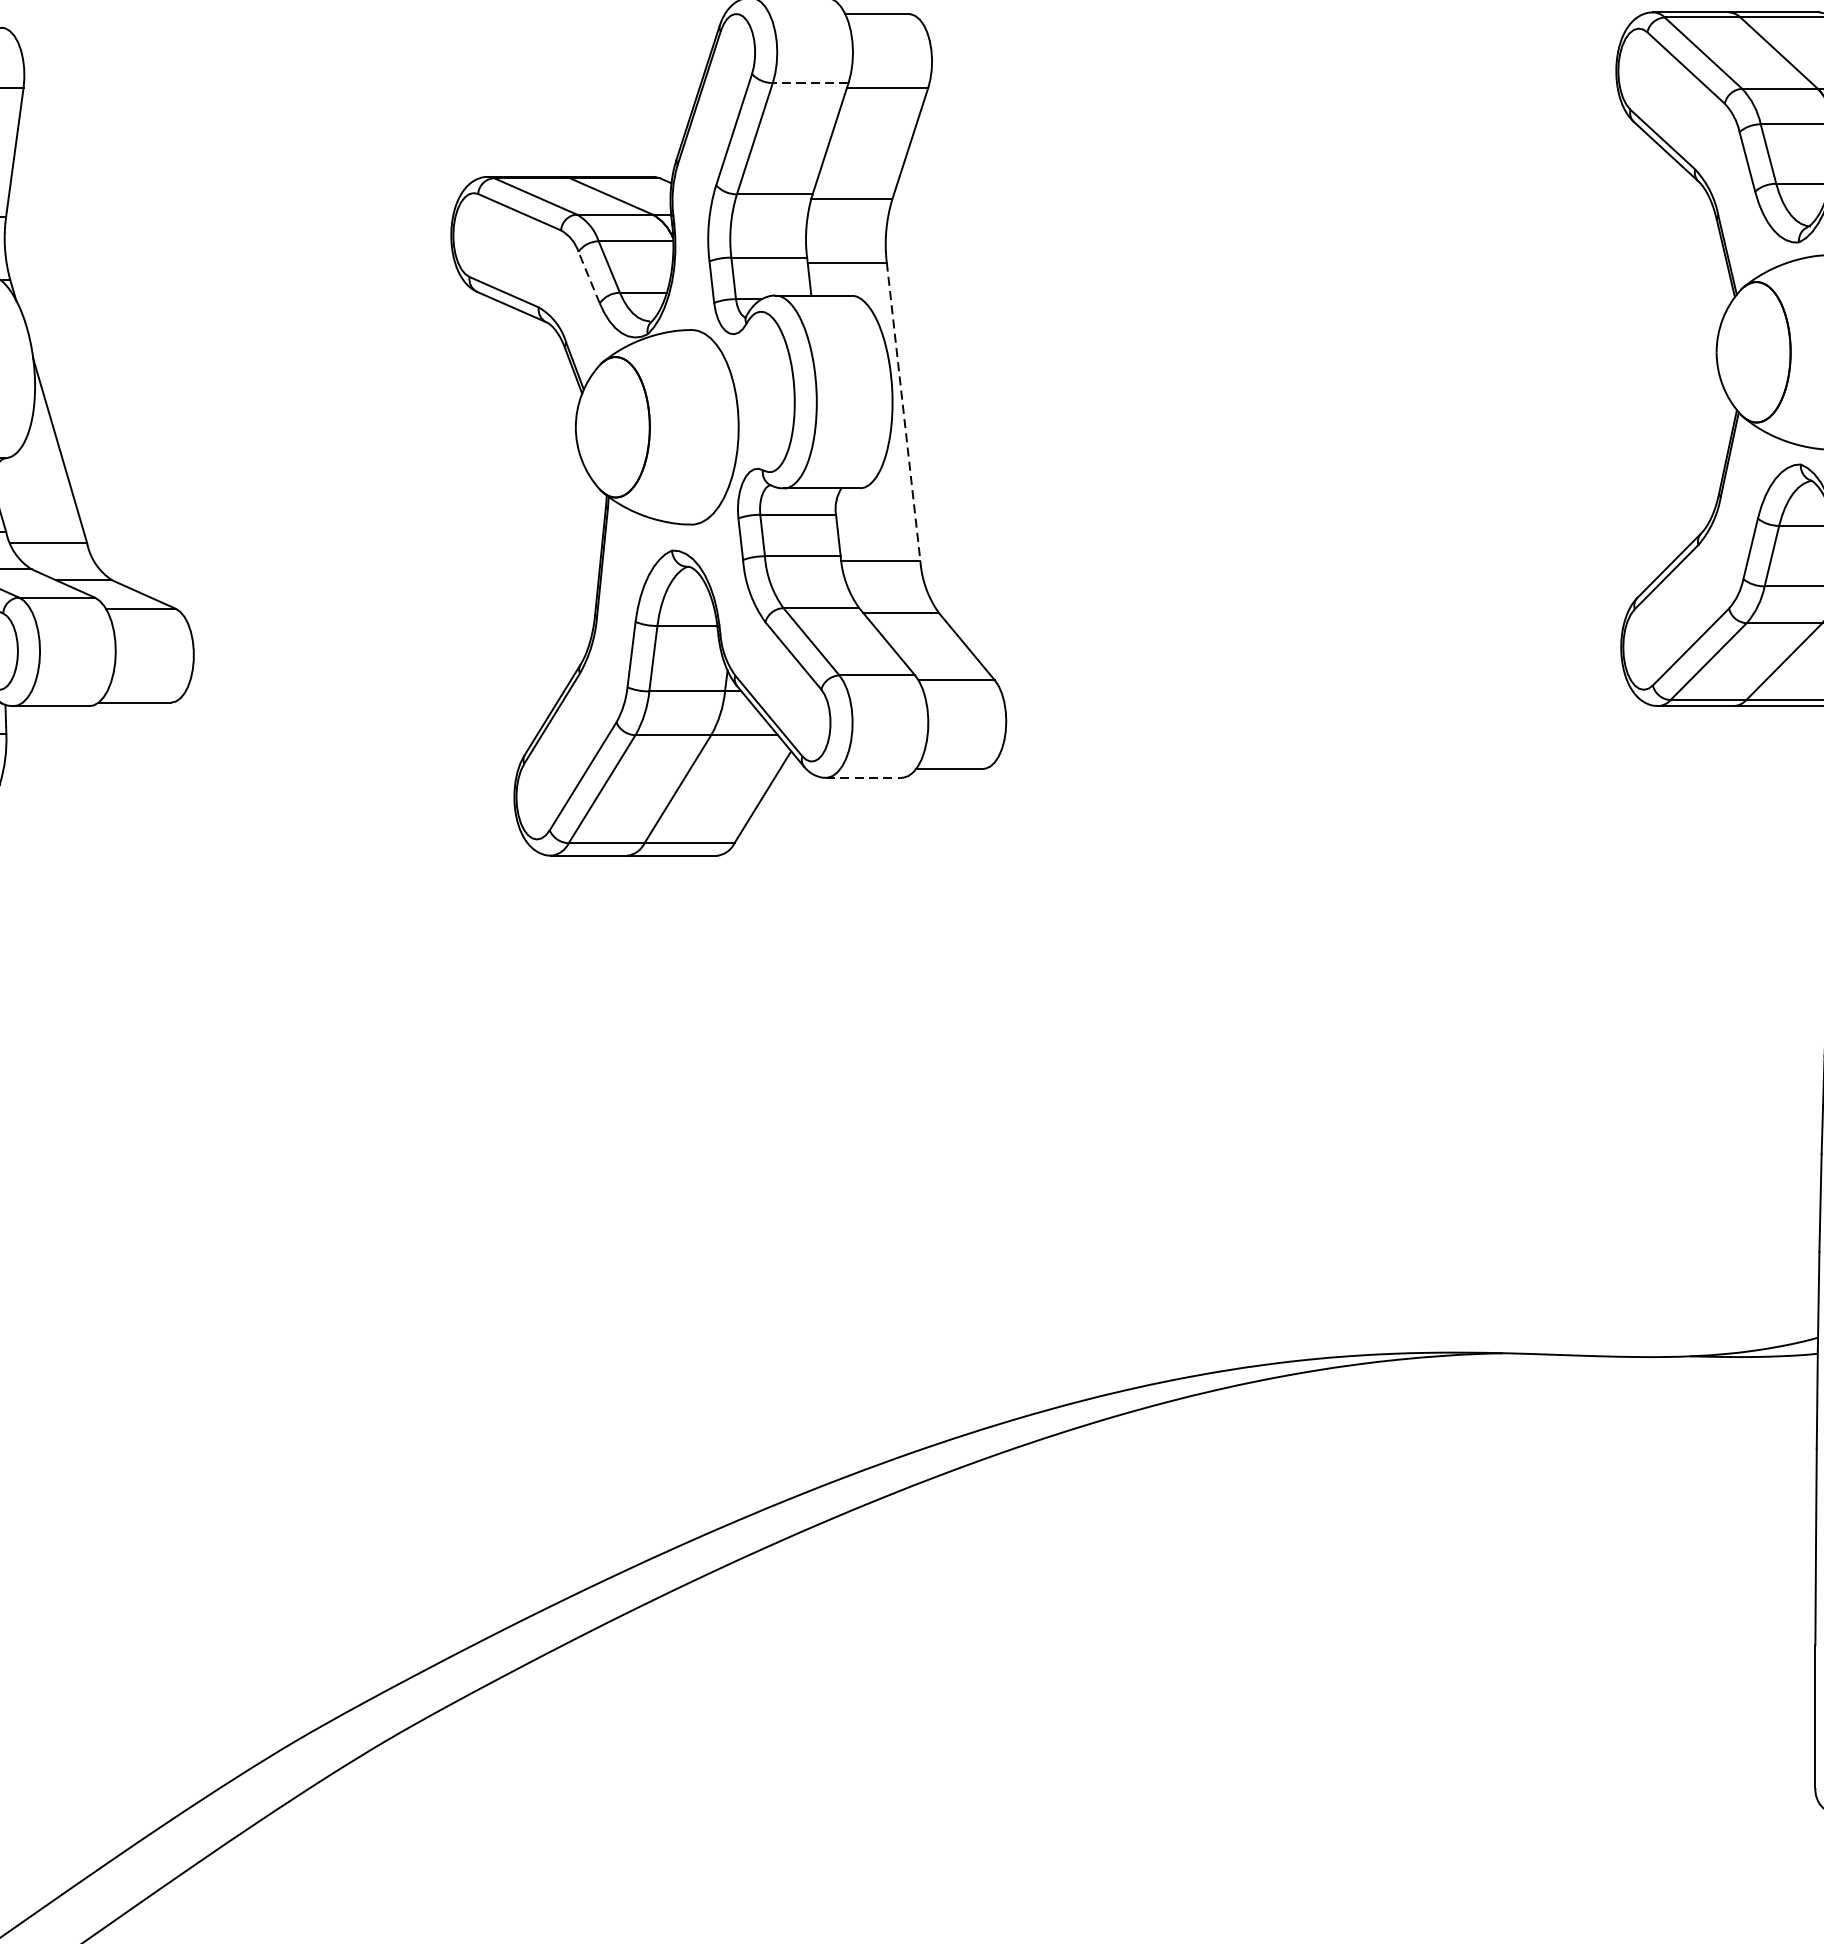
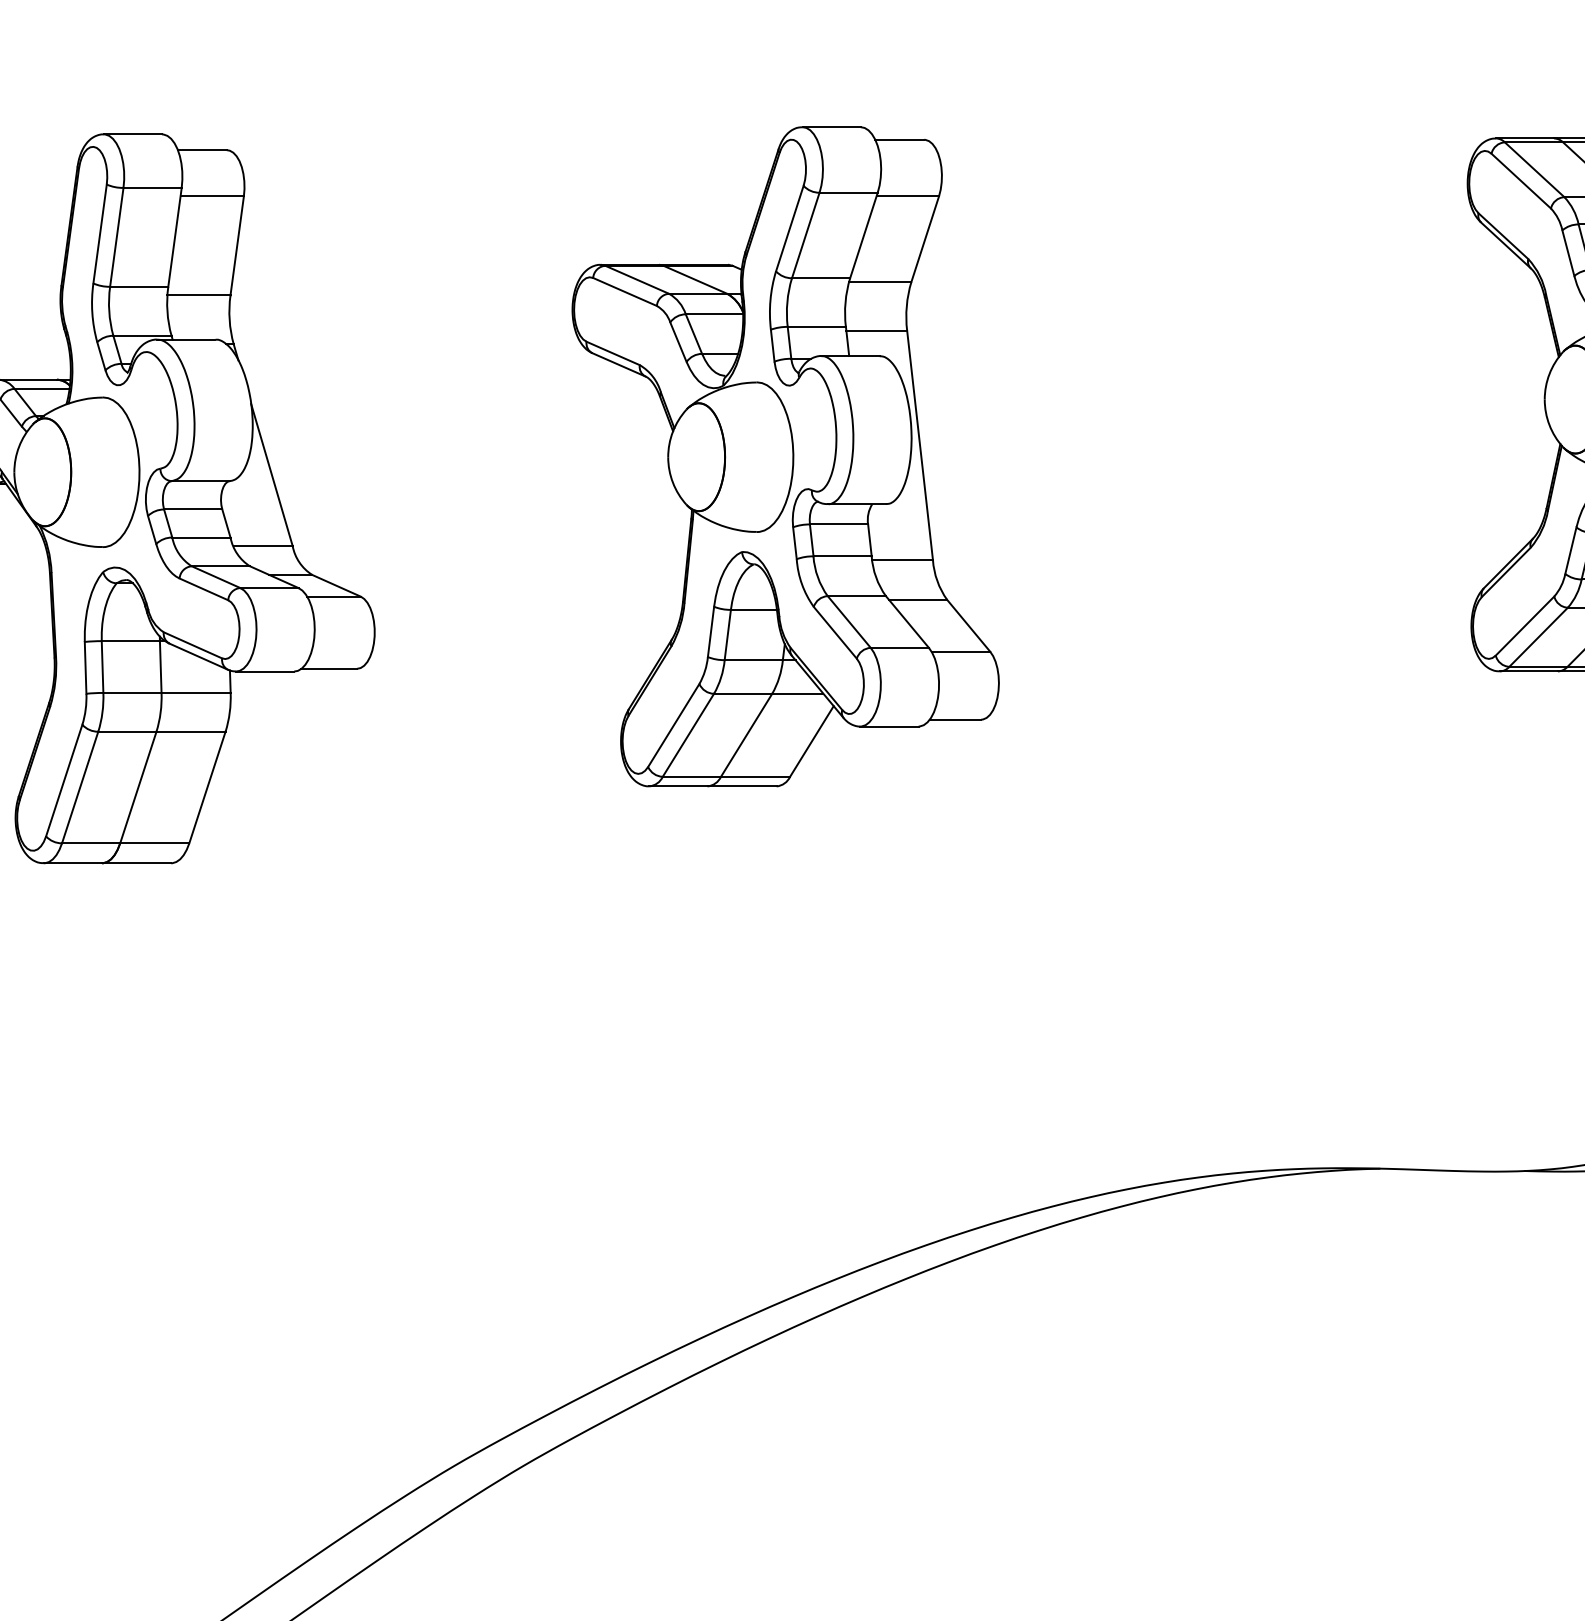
line: (810, 82) -> (848, 192), dashed -> solid
line: (589, 276) -> (678, 341), dashed -> solid
line: (904, 412) -> (920, 445), dashed -> solid
line: (865, 777) -> (890, 726), dashed -> solid

